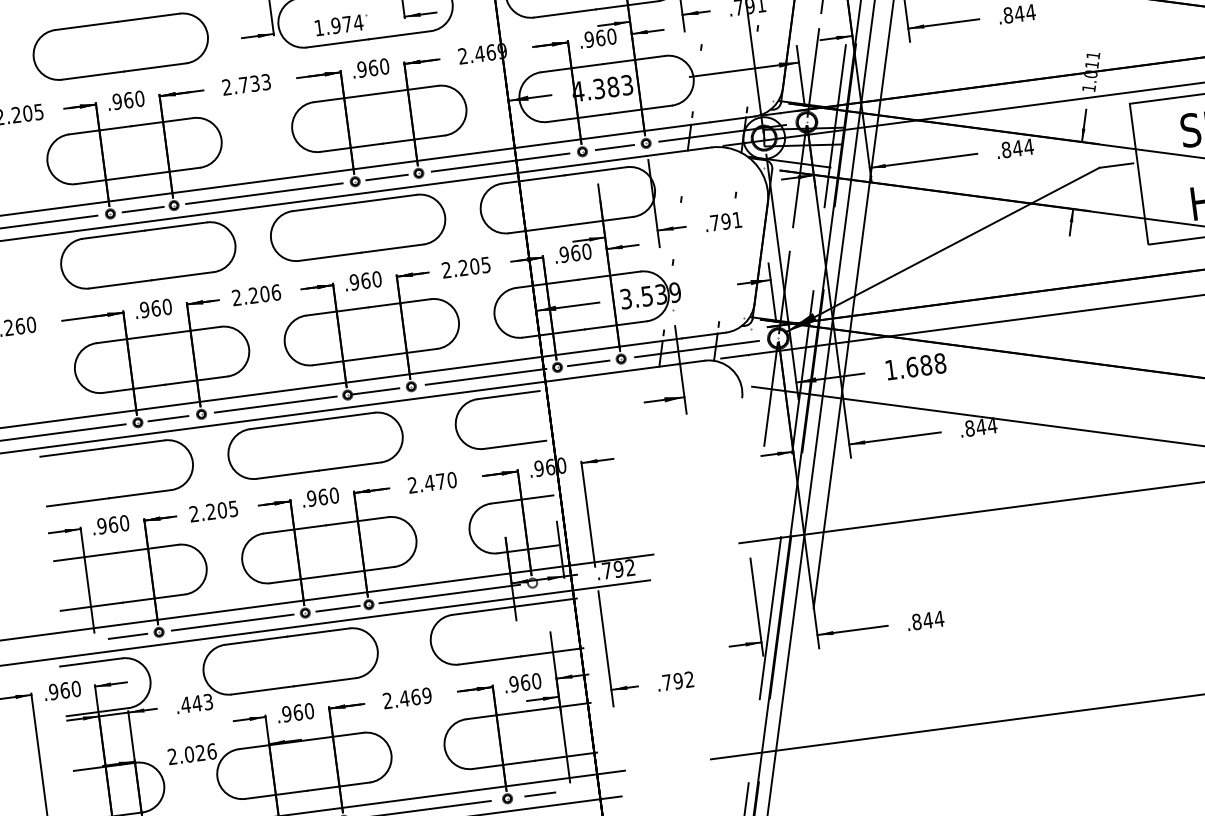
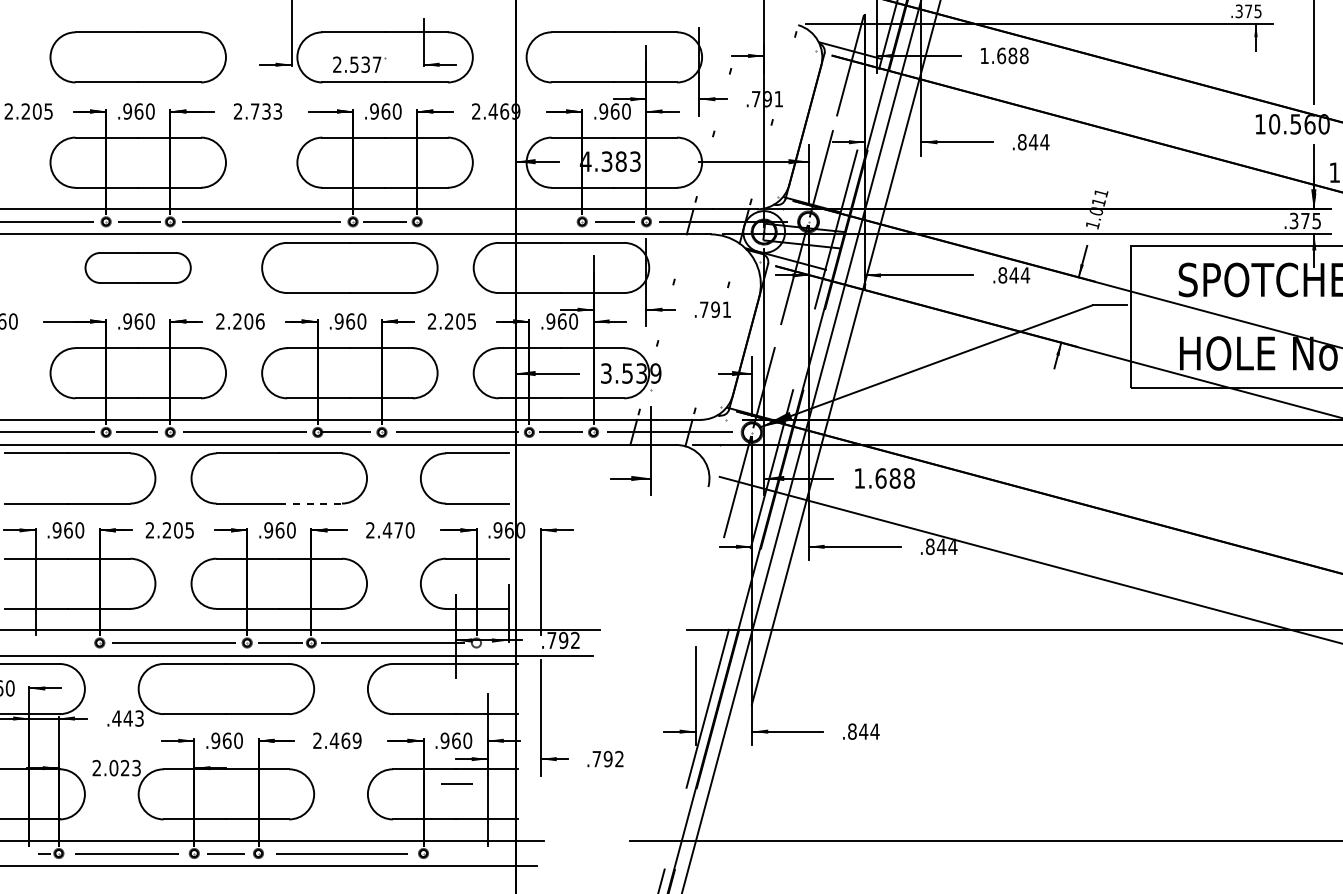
text: (339, 25) -> (357, 64), 1.974 -> 2.537
line: (500, 162) -> (499, 221), removed
part: (147, 255) -> (137, 267), size x0.6
line: (350, 466) -> (311, 503), solid -> dashed
line: (128, 635) -> (68, 642), removed
text: (211, 750) -> (136, 767), 2.026 -> 2.023
line: (540, 794) -> (456, 783), moved

